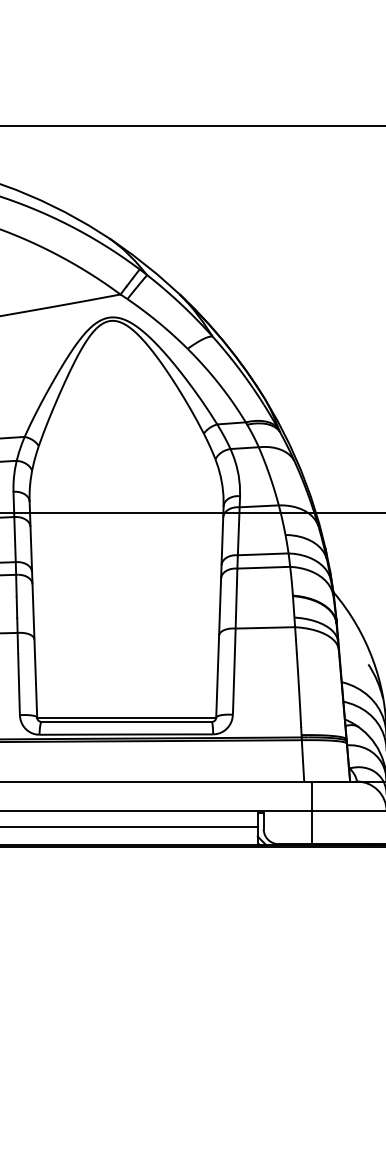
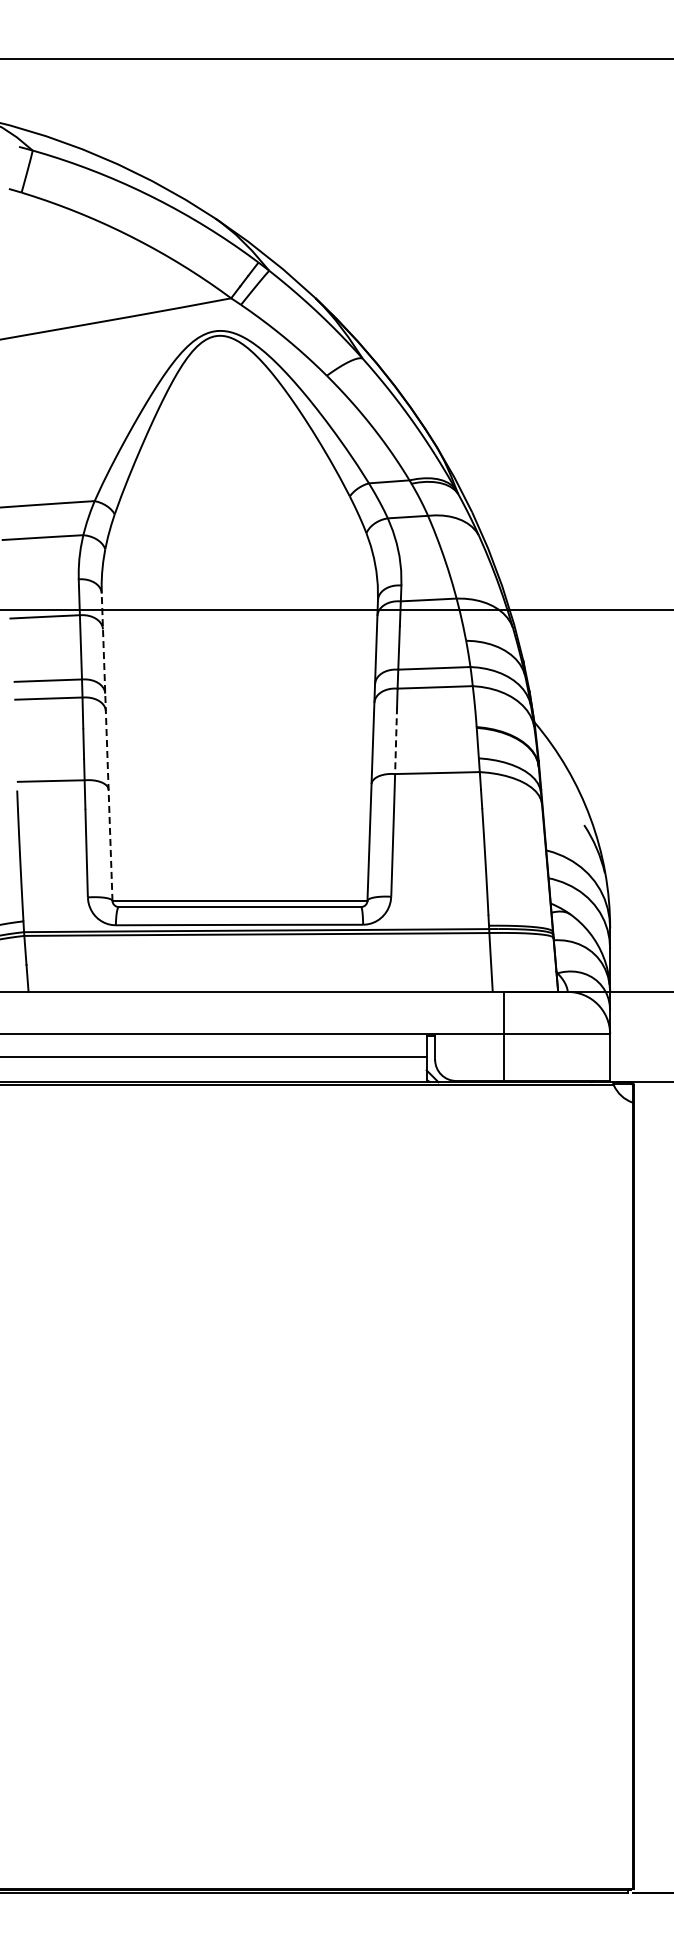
line: (236, 605) -> (396, 741), solid -> dashed
line: (33, 609) -> (107, 747), solid -> dashed

